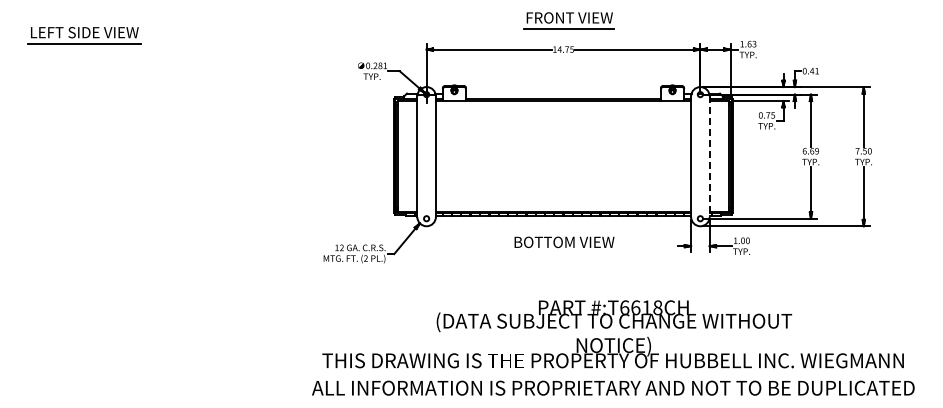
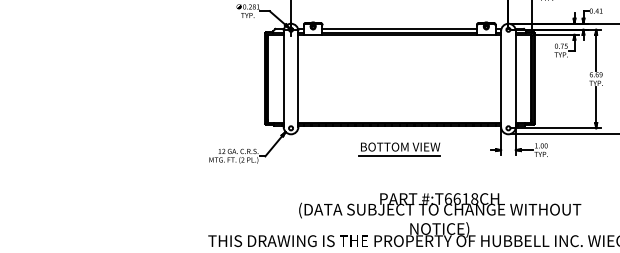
line: (563, 93) -> (399, 28), added
line: (709, 157) -> (515, 79), dashed -> solid
line: (562, 253) -> (398, 155), added

